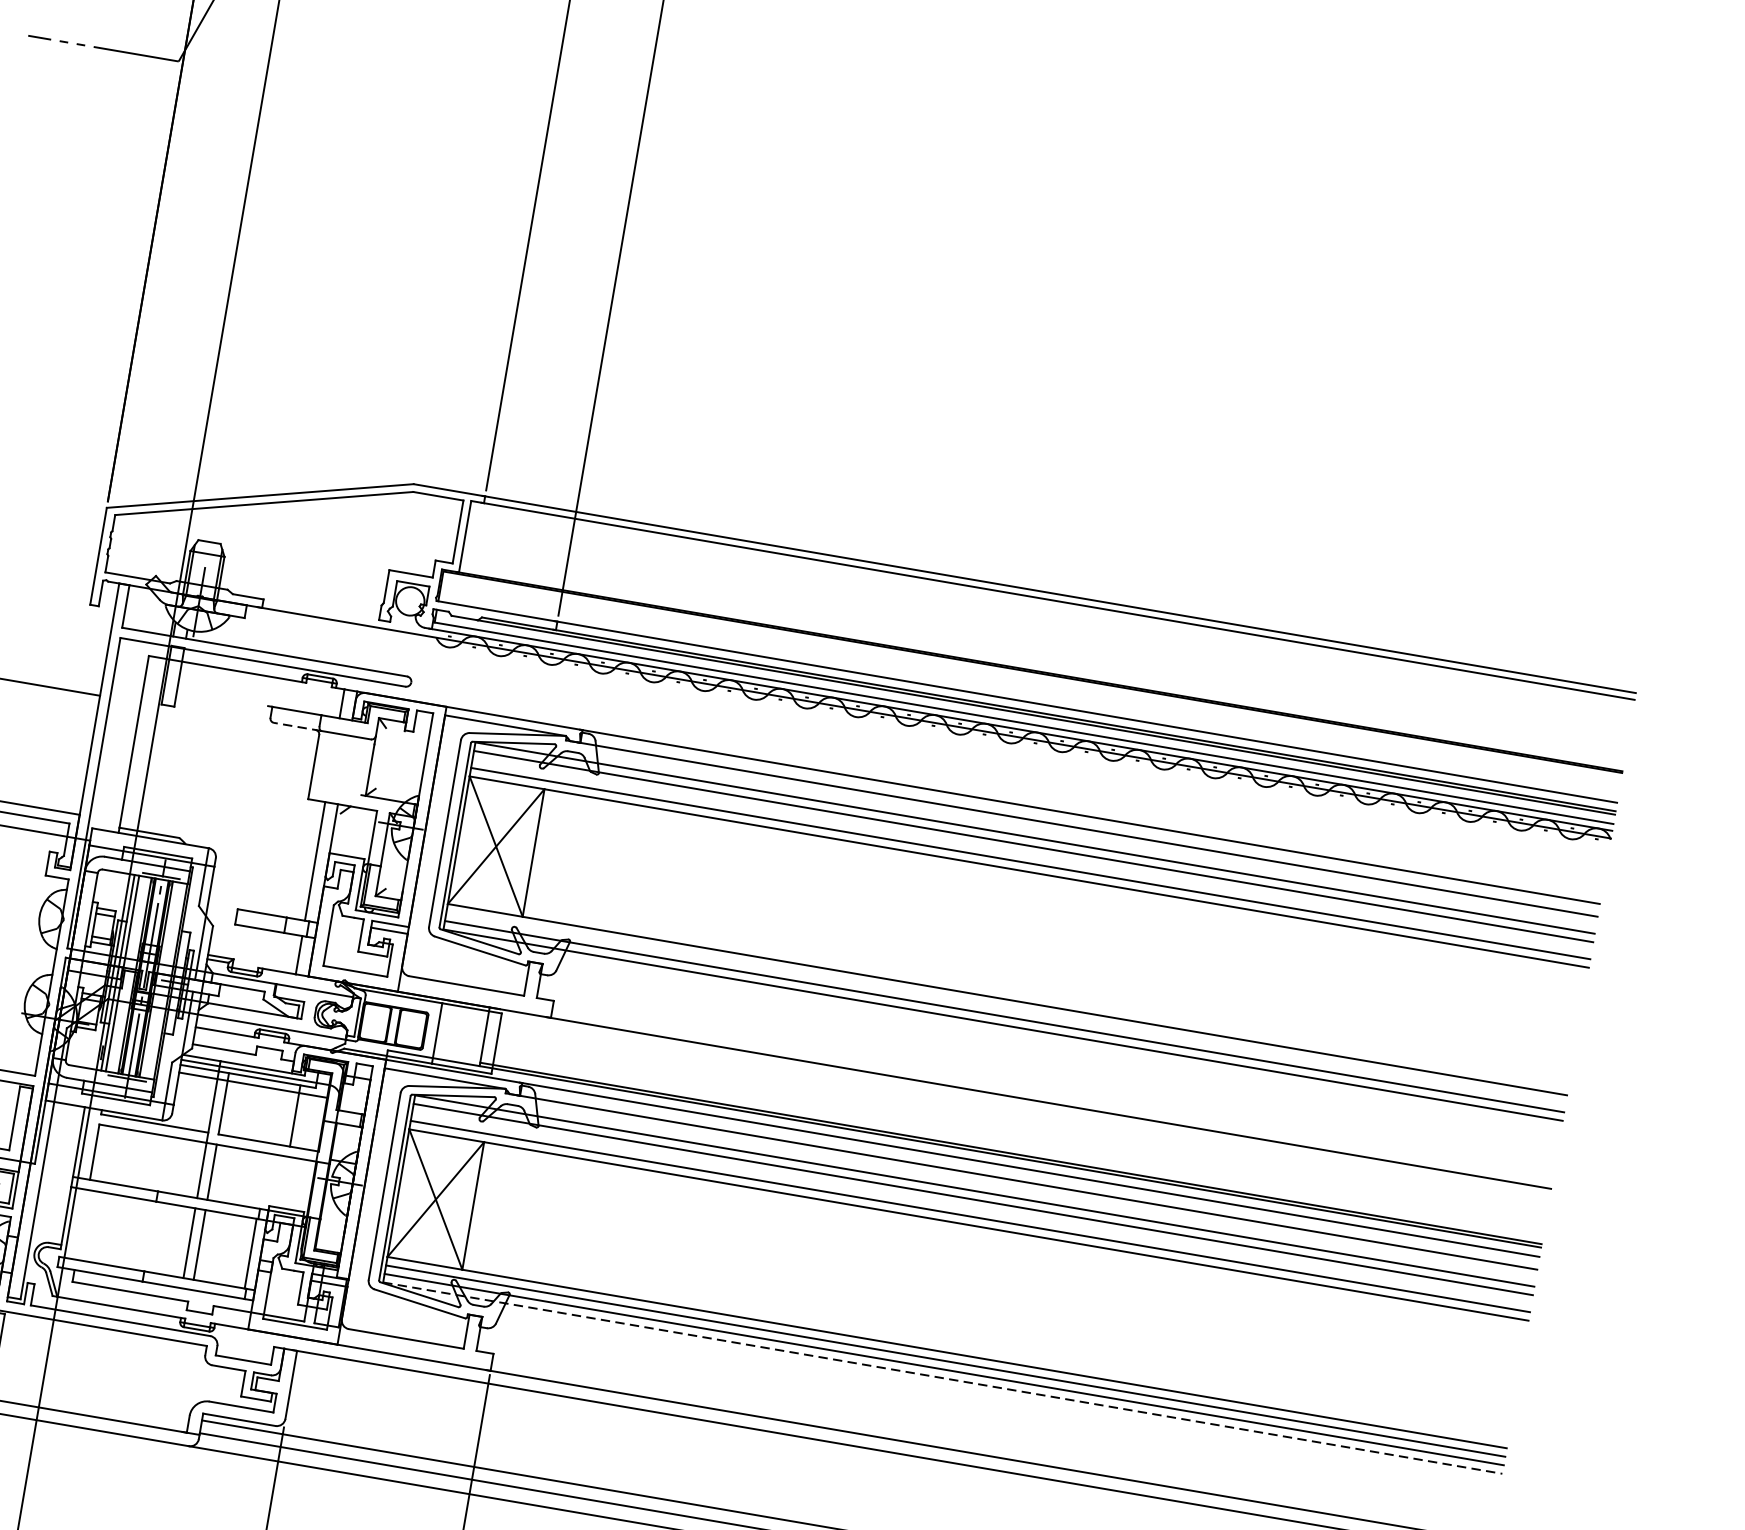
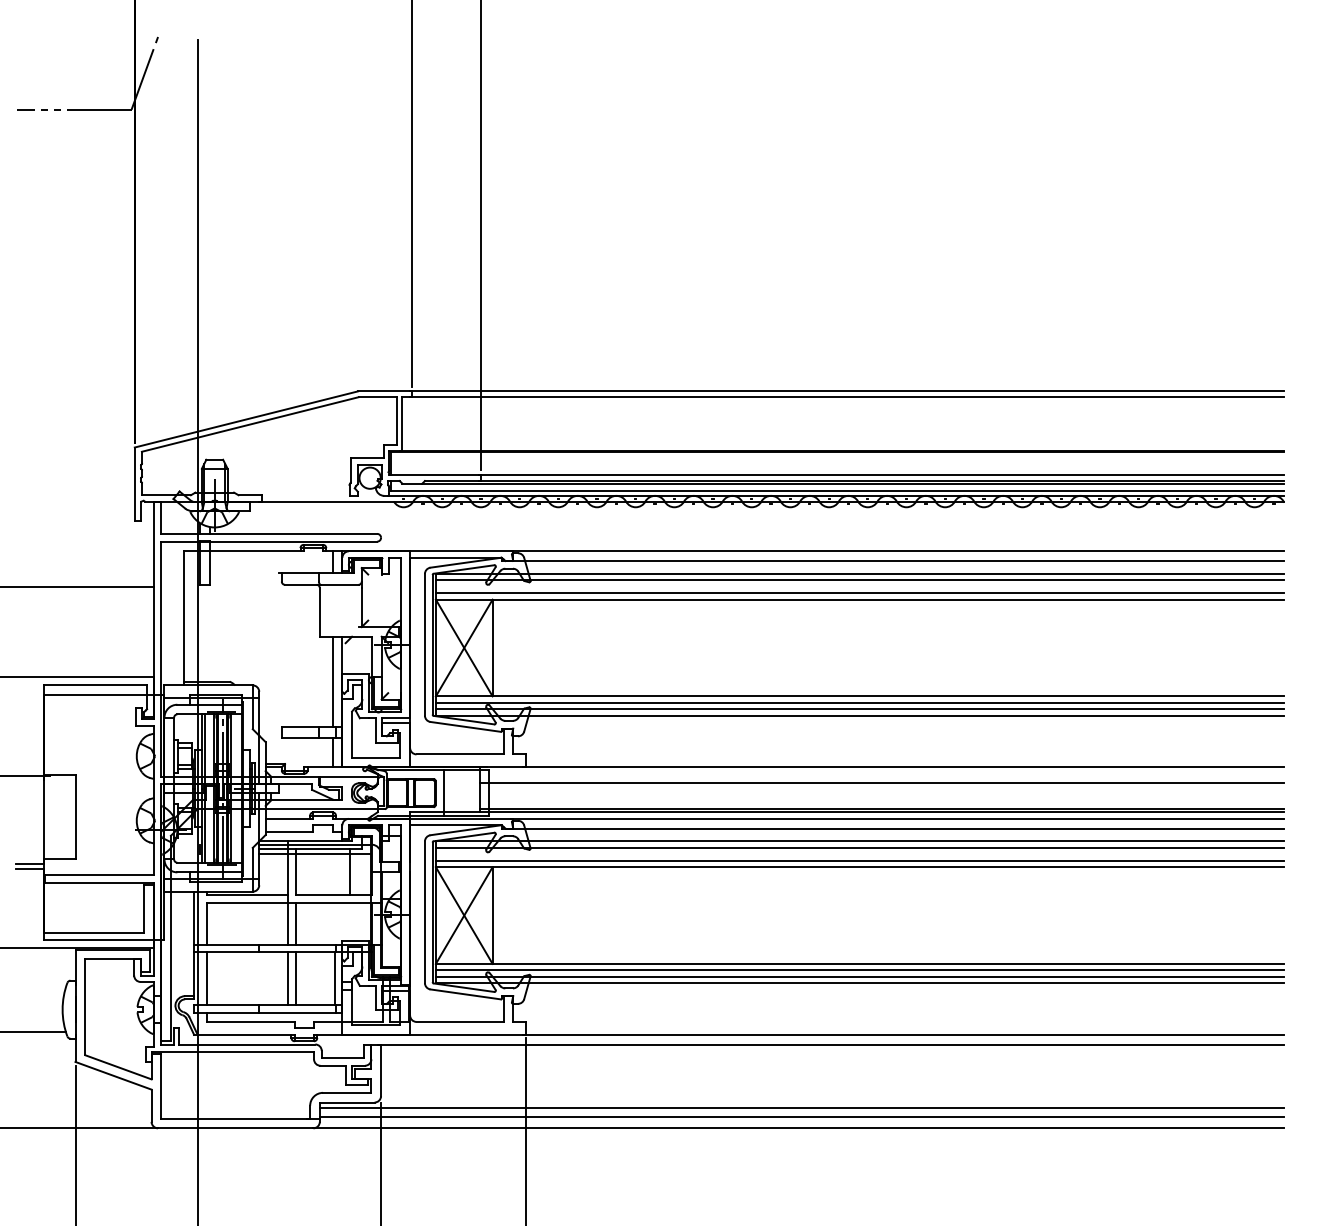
line: (297, 726) -> (302, 584), dashed -> solid
line: (1005, 1007) -> (859, 702), added
line: (1016, 1118) -> (881, 782), added
line: (82, 1224) -> (207, 978), added
line: (943, 1378) -> (860, 983), dashed -> solid

